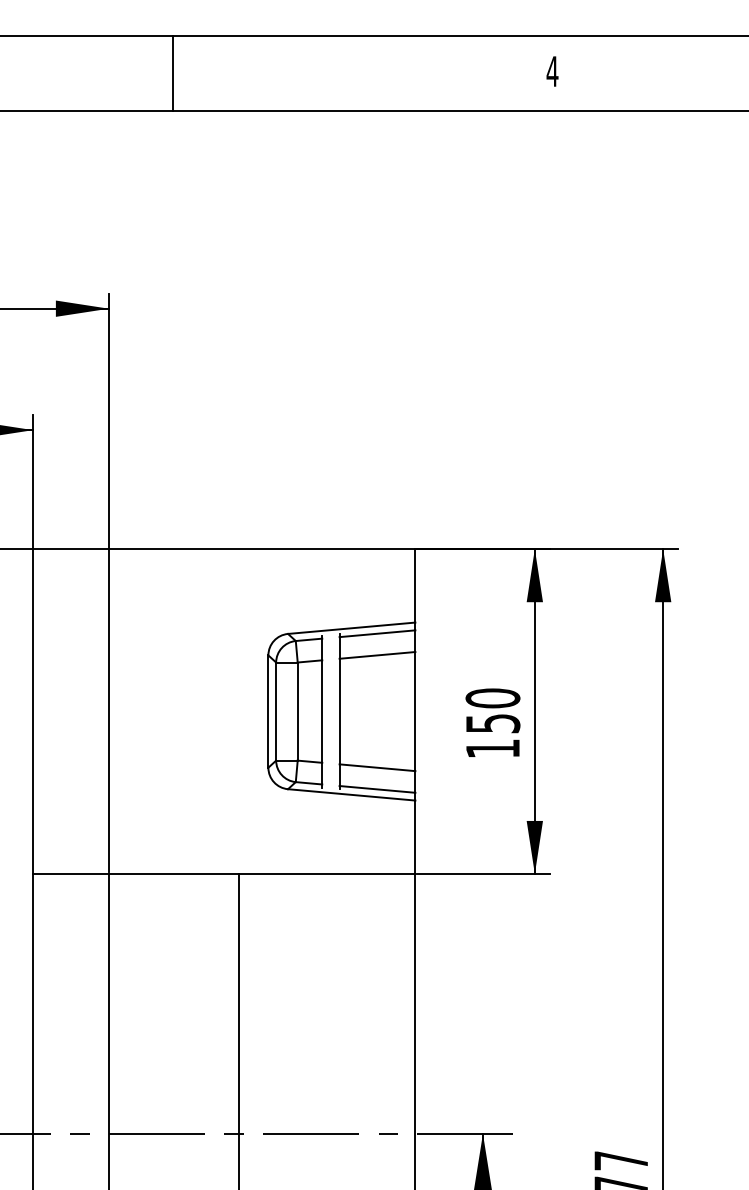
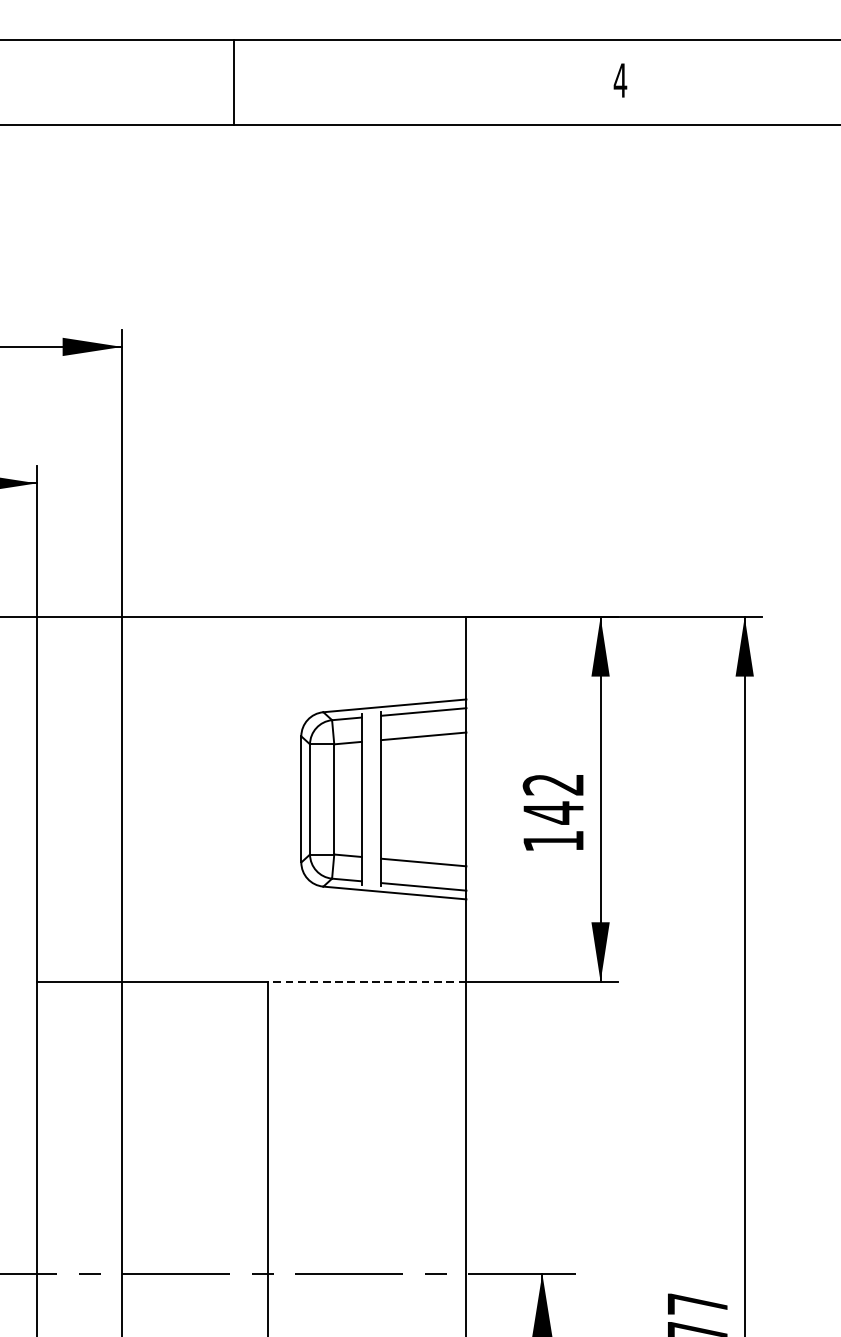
line: (173, 73) -> (234, 82), moved
text: (492, 711) -> (553, 799), 150 -> 142
line: (326, 874) -> (366, 982), solid -> dashed

